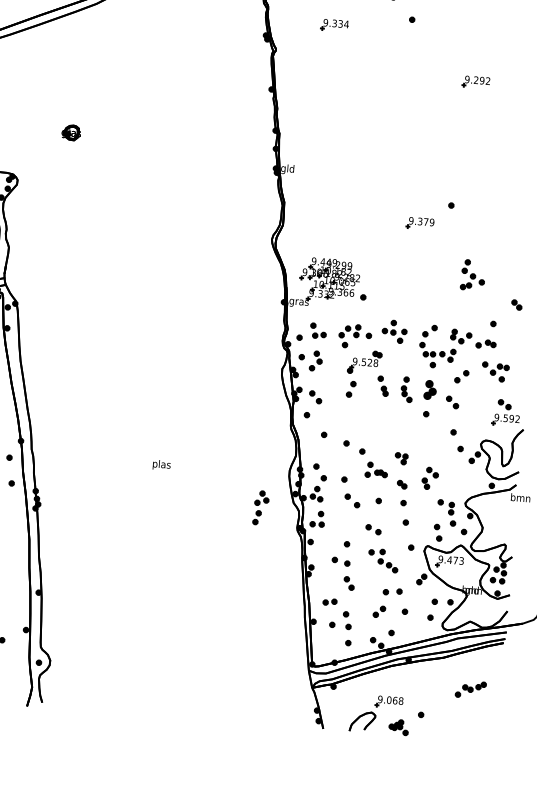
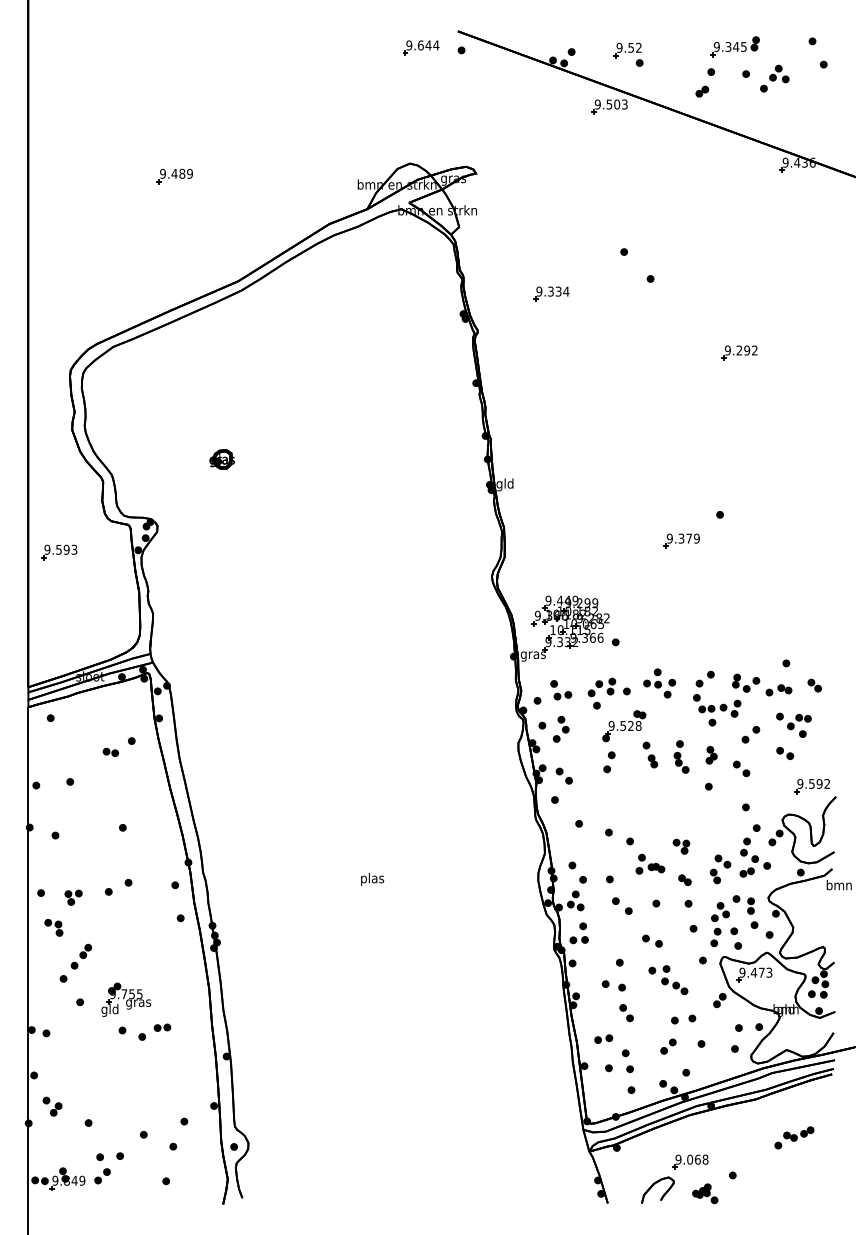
part: (472, 275) -> (754, 857), moved
part: (516, 304) -> (814, 685), moved
part: (430, 390) -> (711, 755), size x0.71
part: (505, 403) -> (785, 752), moved
part: (260, 507) -> (719, 924), moved

